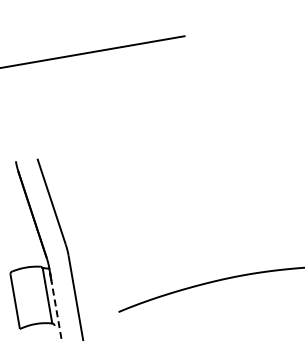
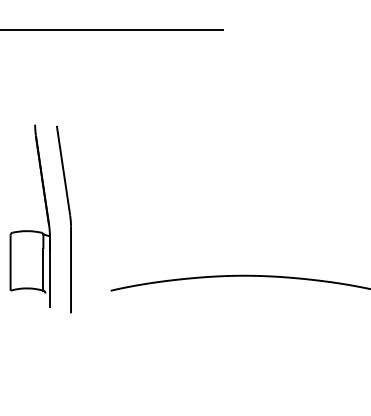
line: (56, 310) -> (49, 278), dashed -> solid

